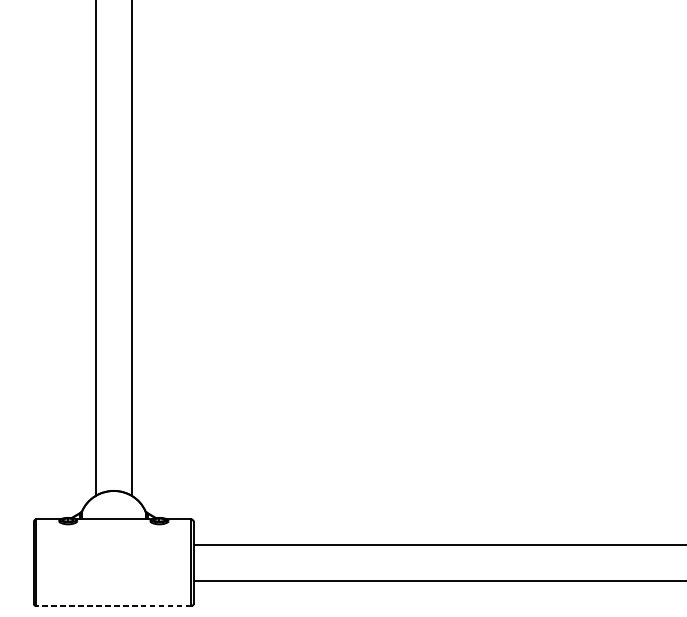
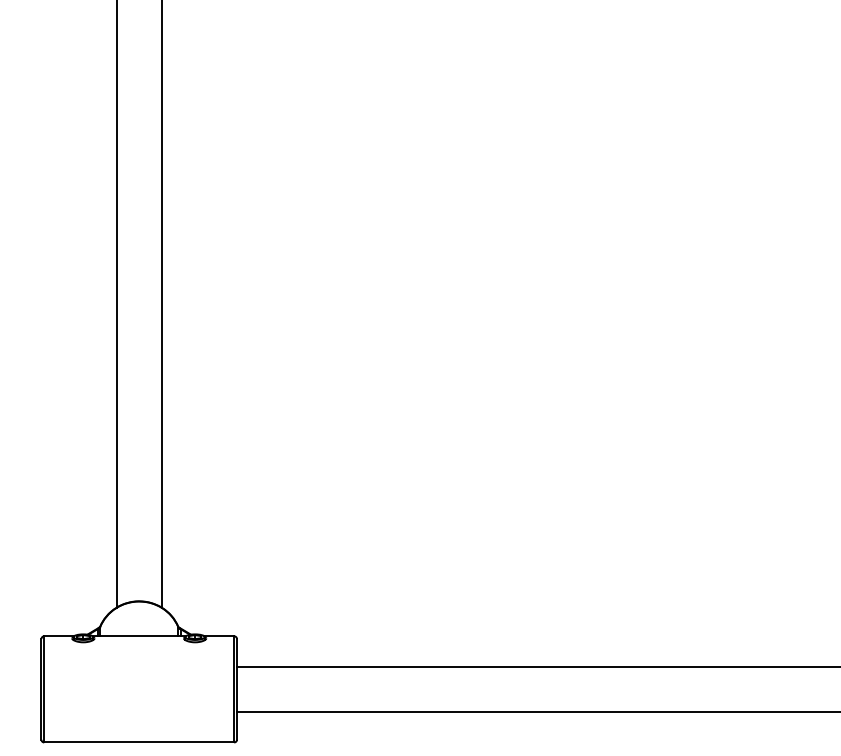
line: (113, 606) -> (138, 742), dashed -> solid

